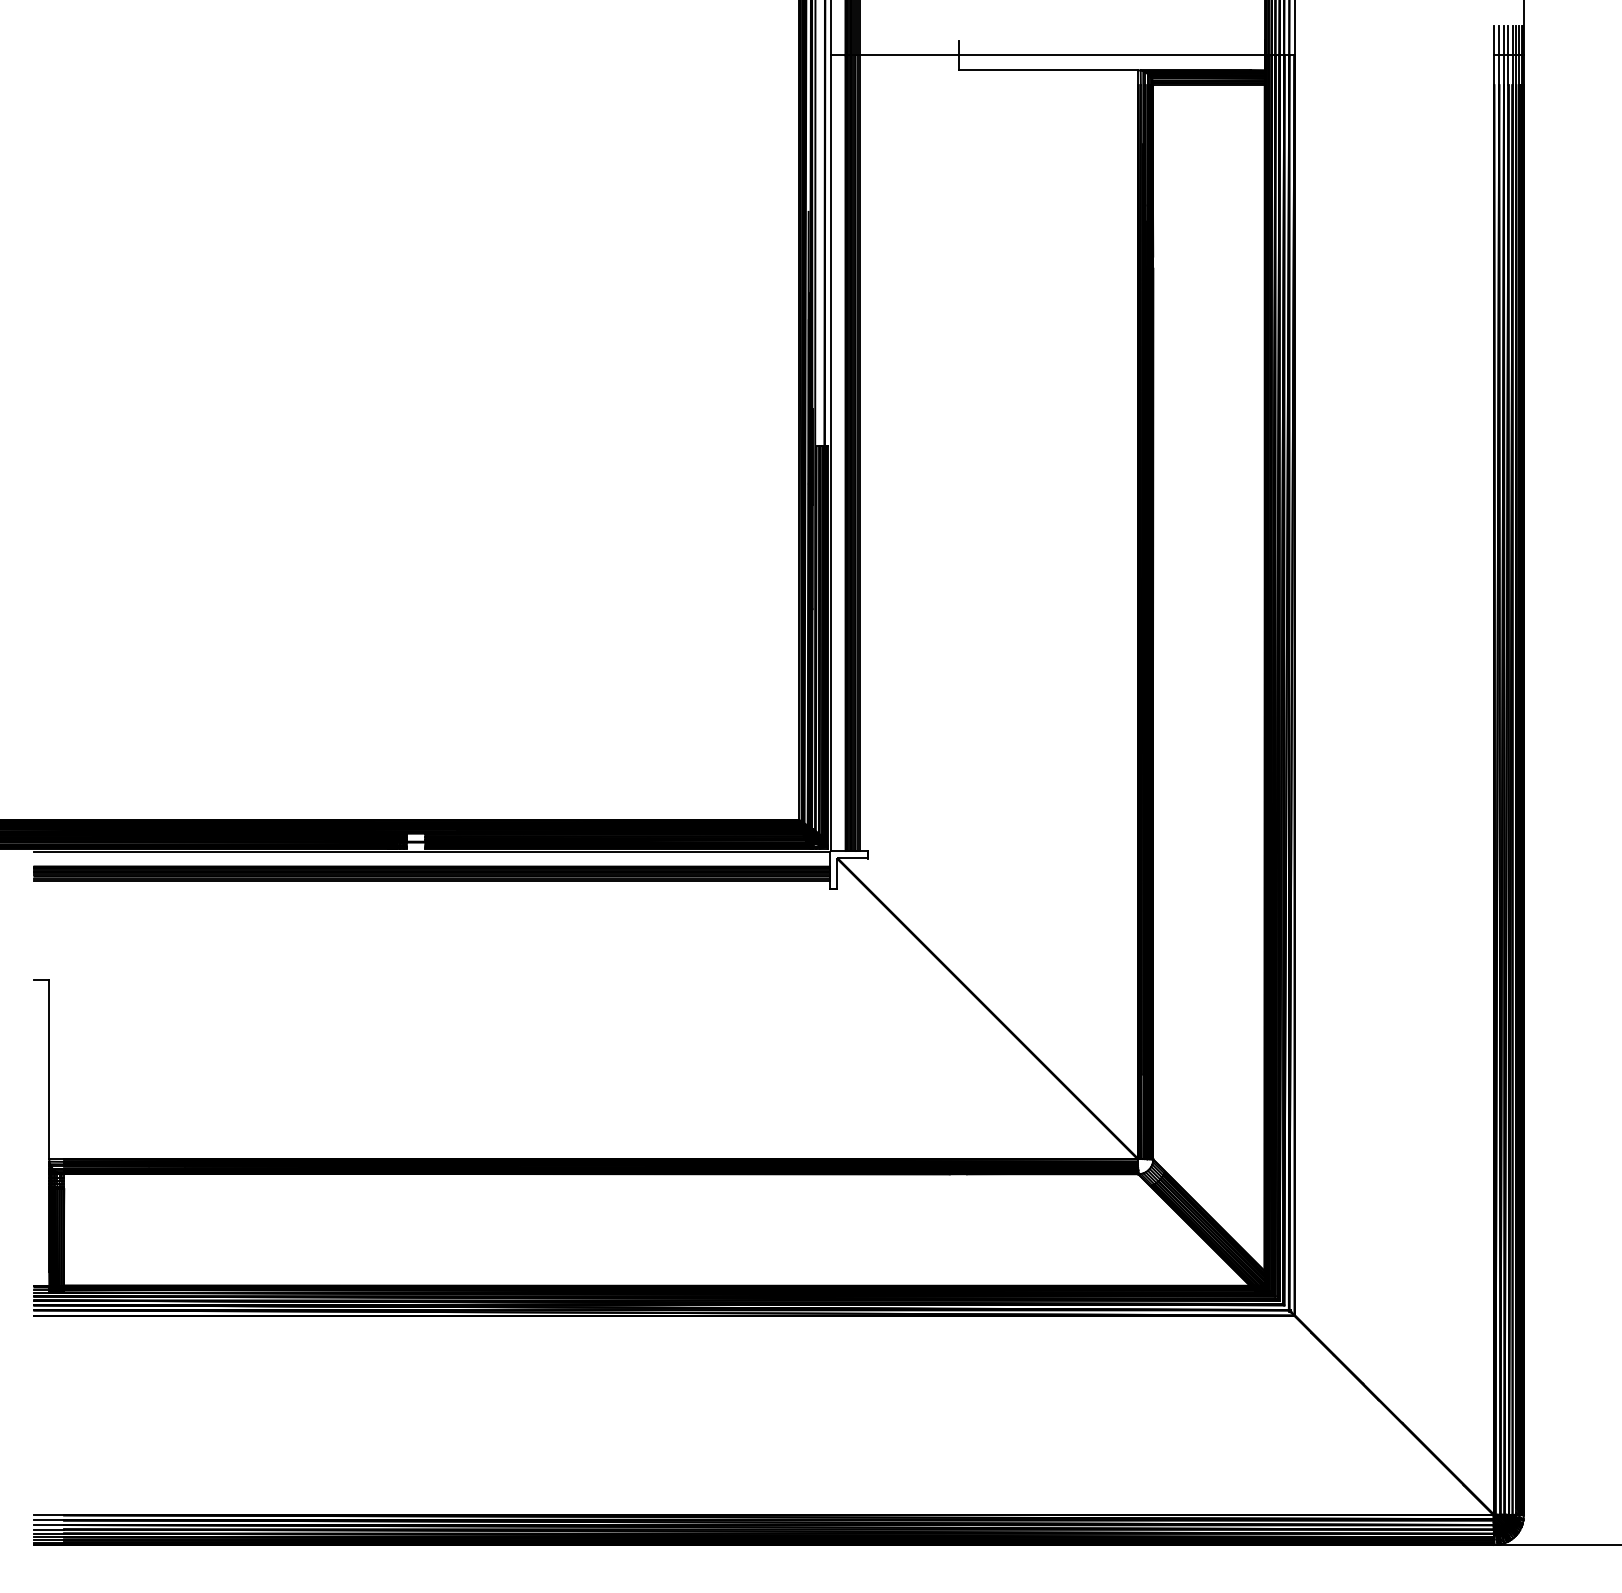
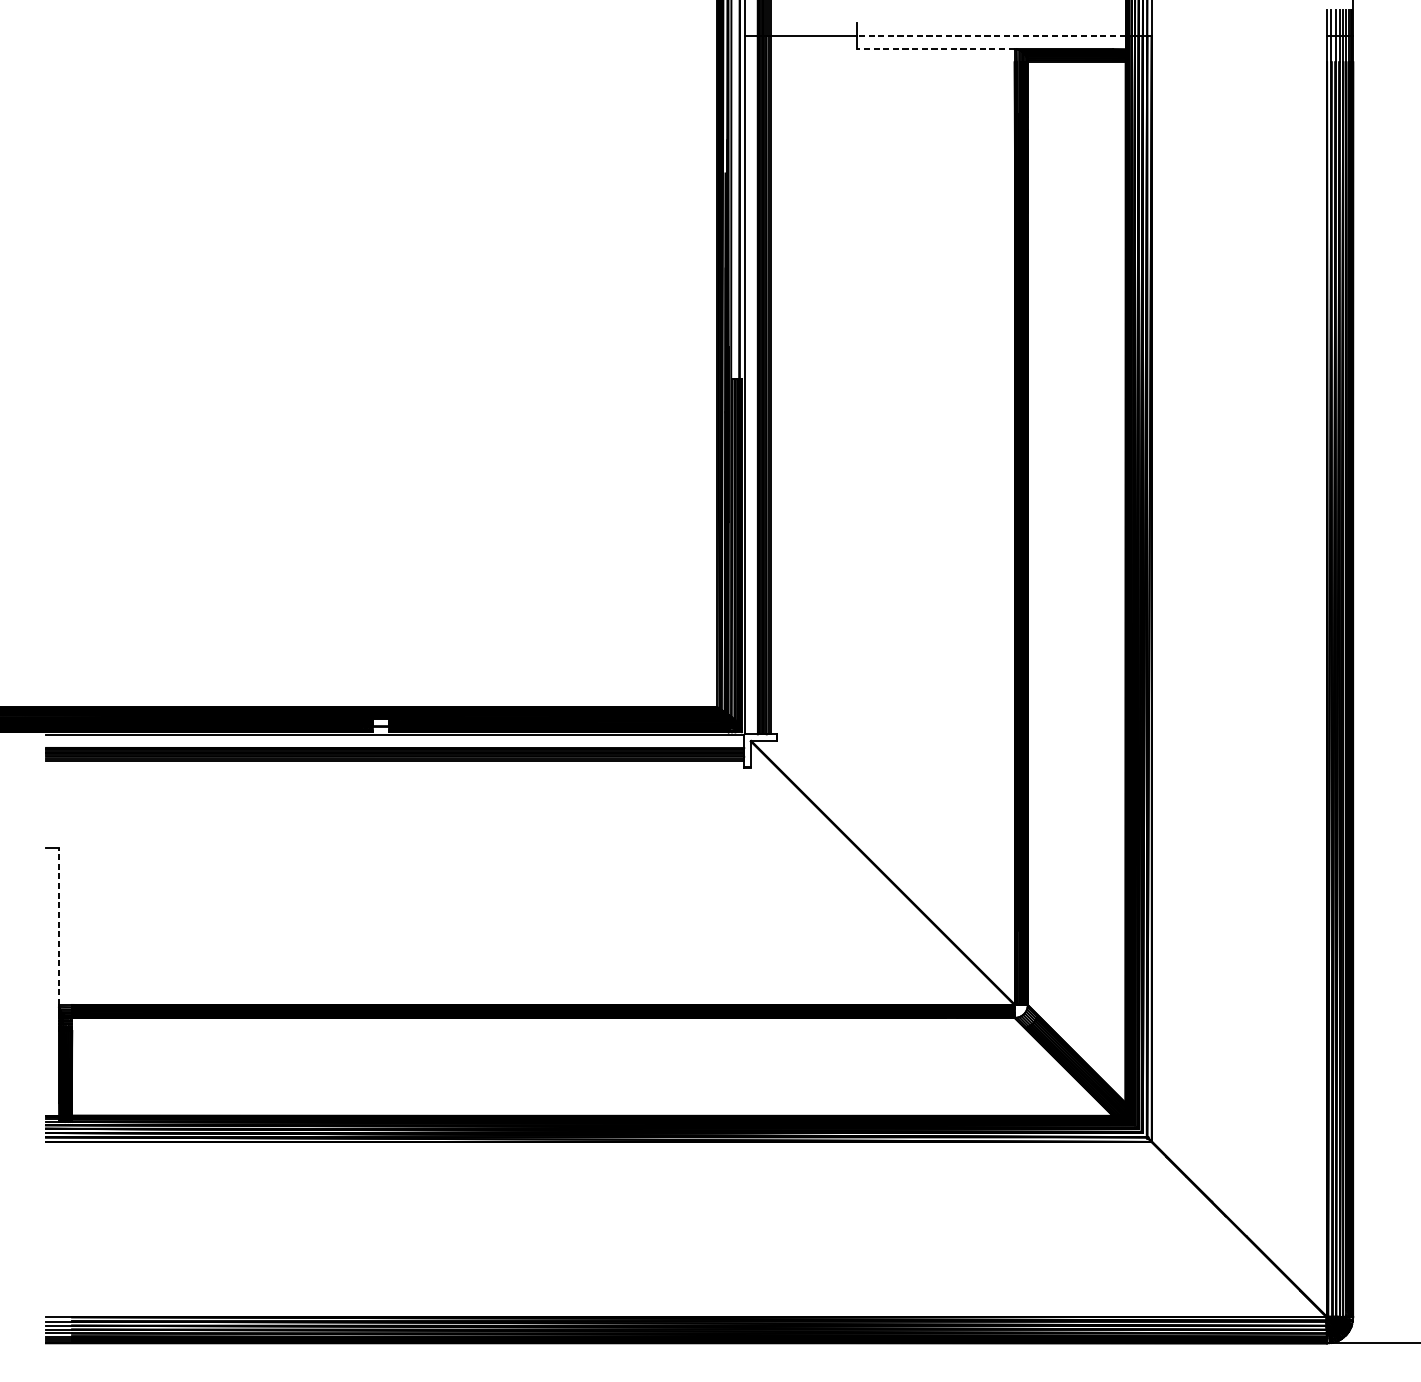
line: (1111, 55) -> (991, 36), solid -> dashed
line: (1048, 70) -> (935, 49), solid -> dashed
line: (49, 1069) -> (59, 926), solid -> dashed

